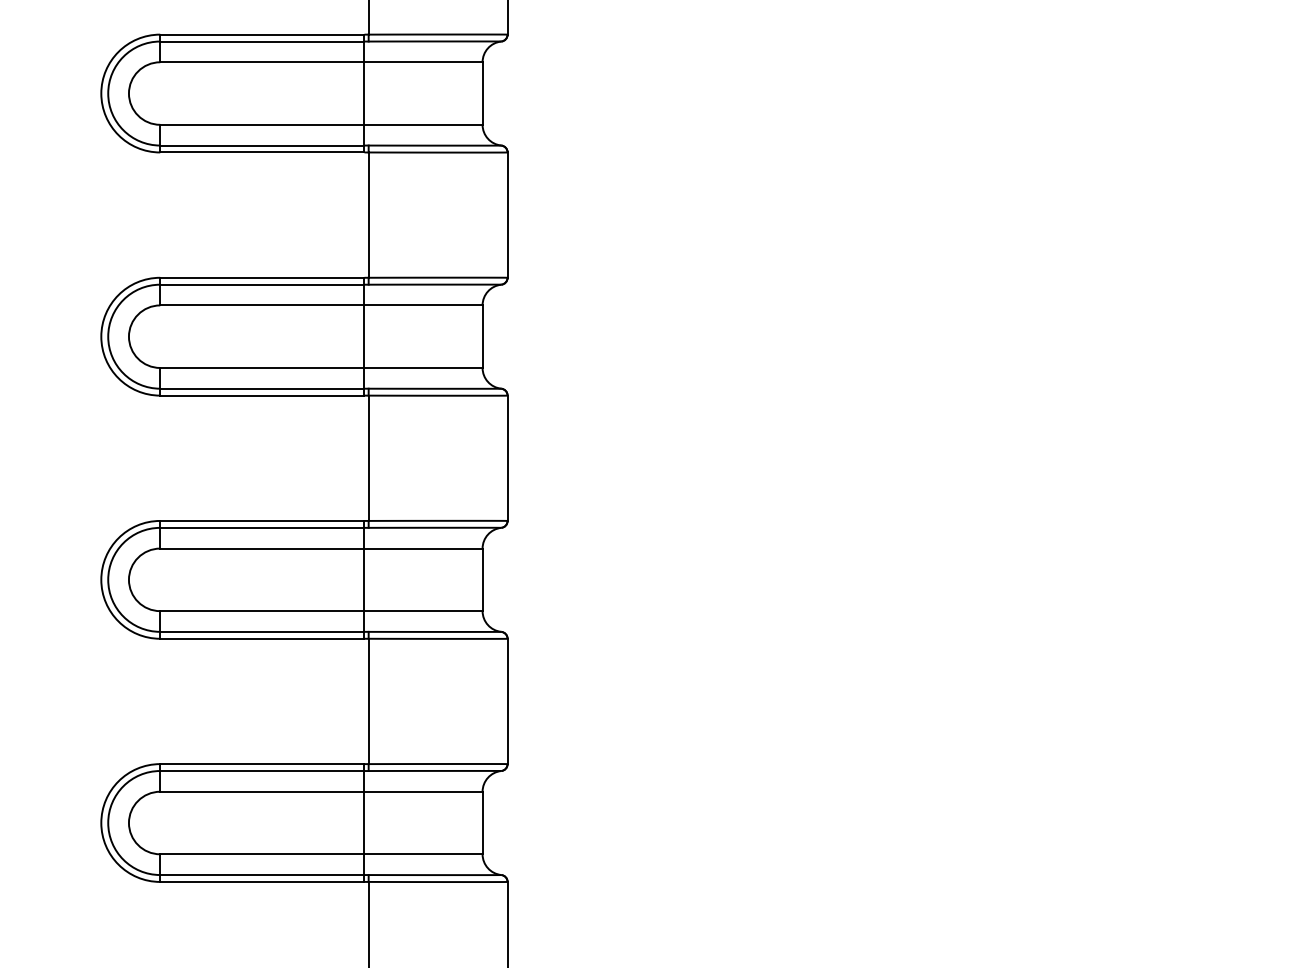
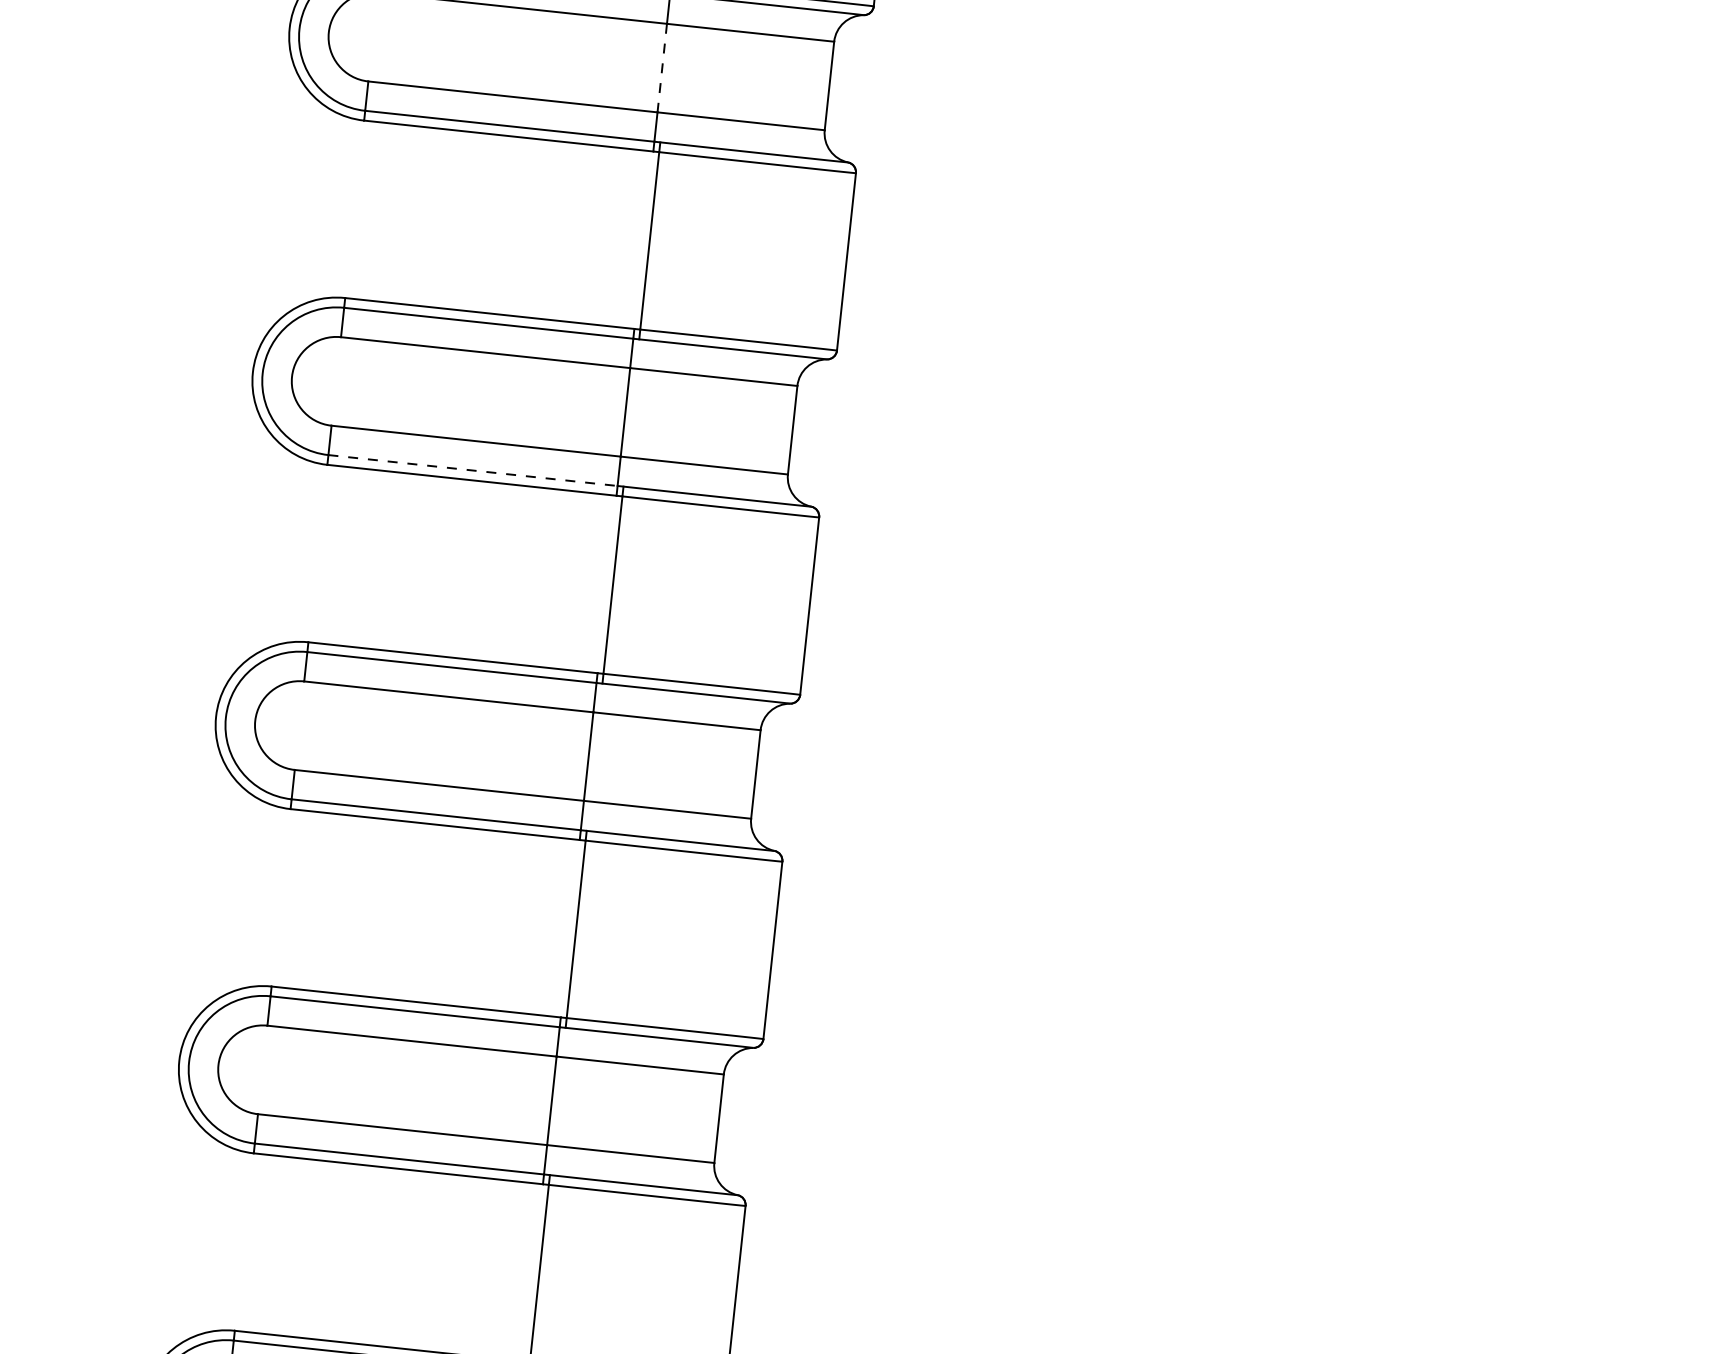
line: (364, 94) -> (662, 69), solid -> dashed
line: (262, 388) -> (473, 470), solid -> dashed

